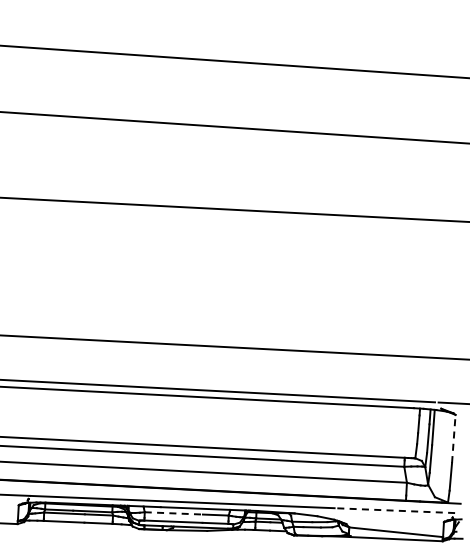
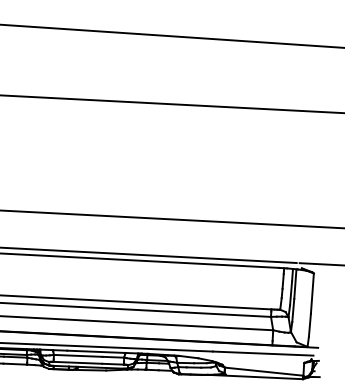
line: (453, 438) -> (312, 293), dashed -> solid
line: (394, 510) -> (262, 353), dashed -> solid
line: (174, 513) -> (78, 355), dashed -> solid

